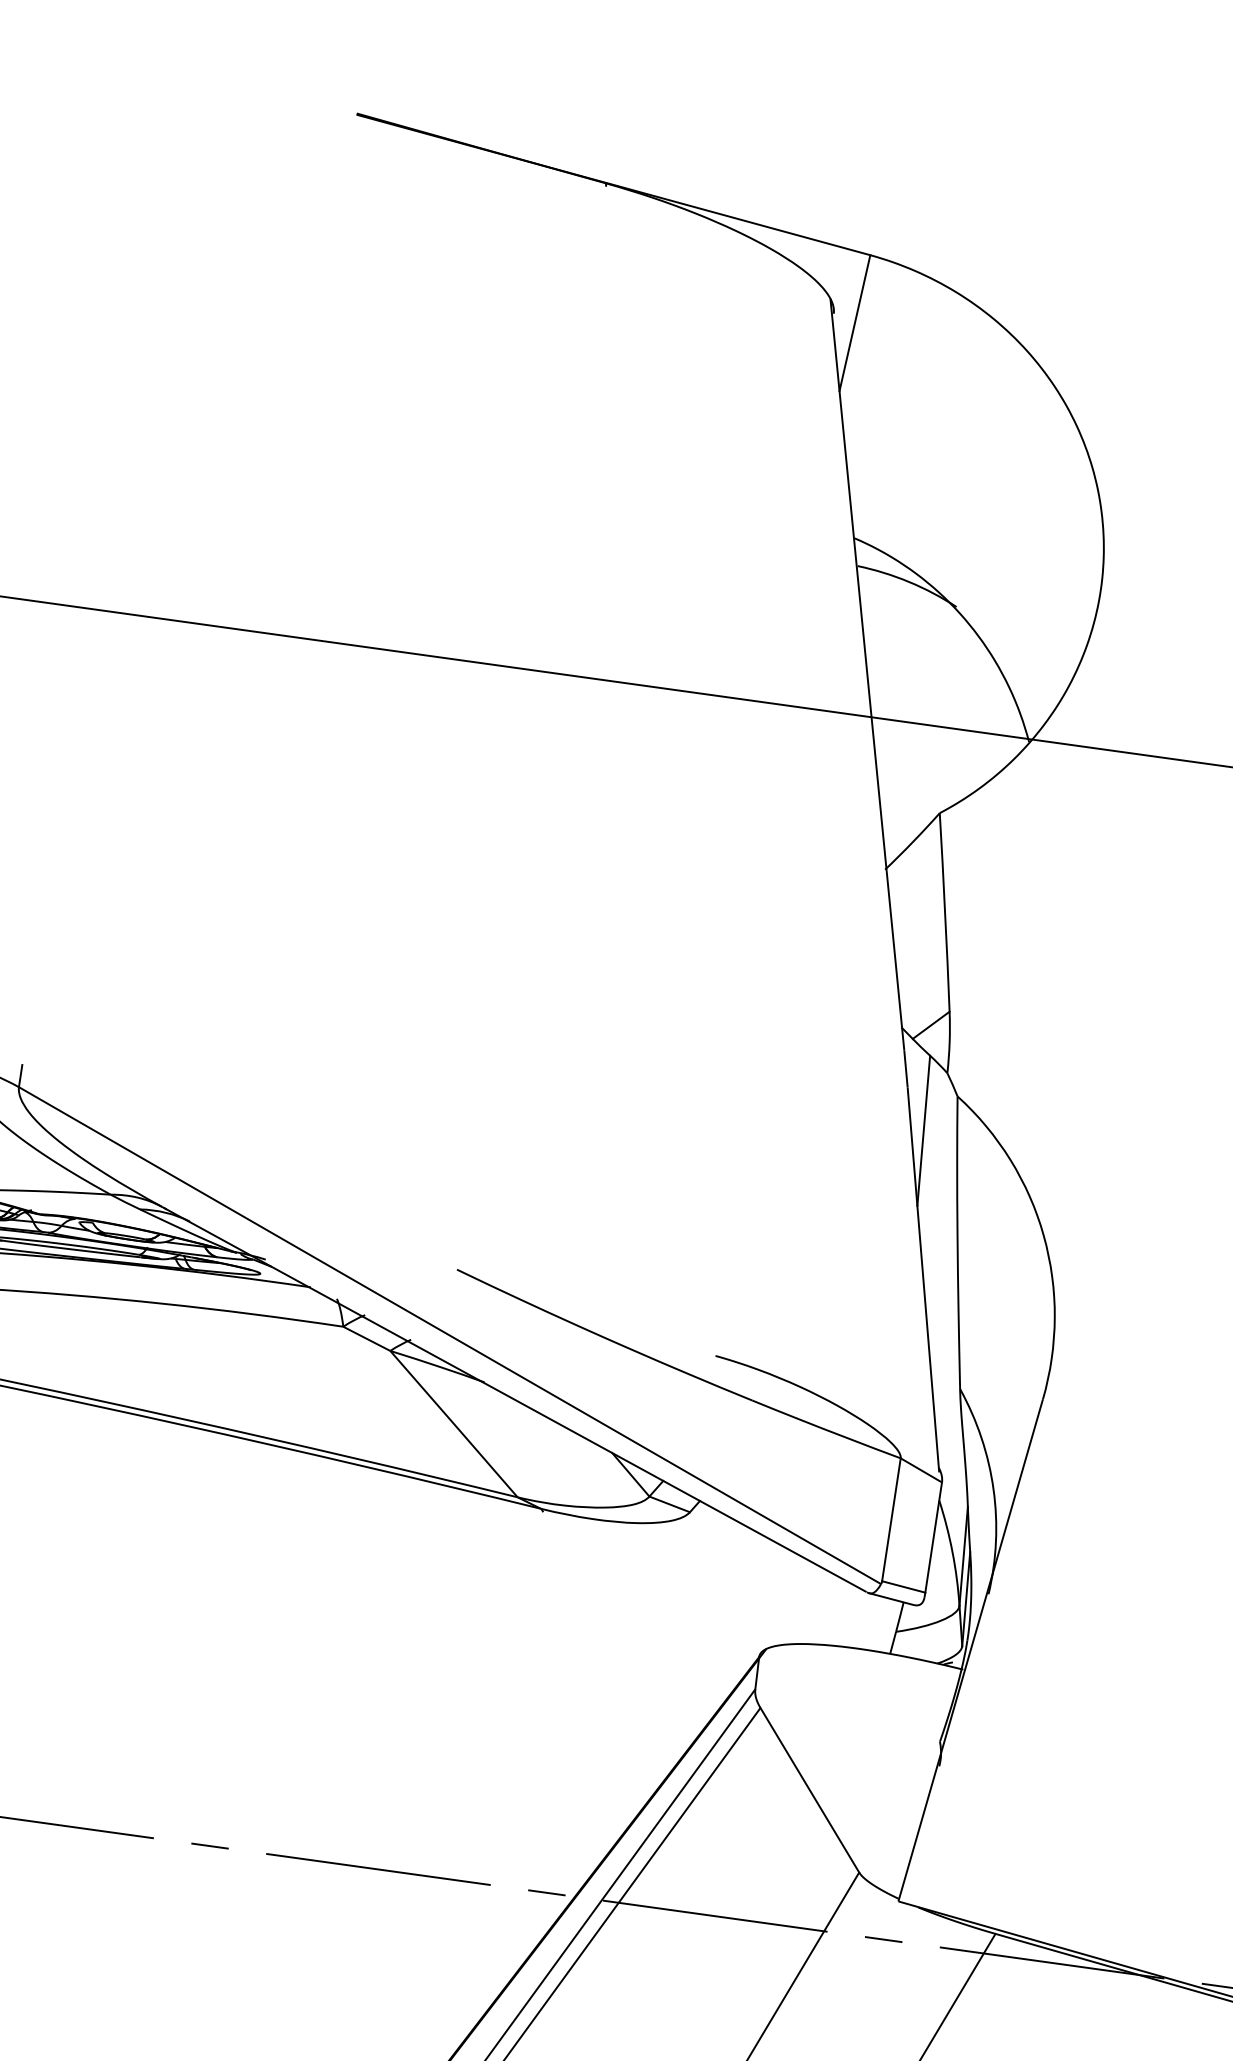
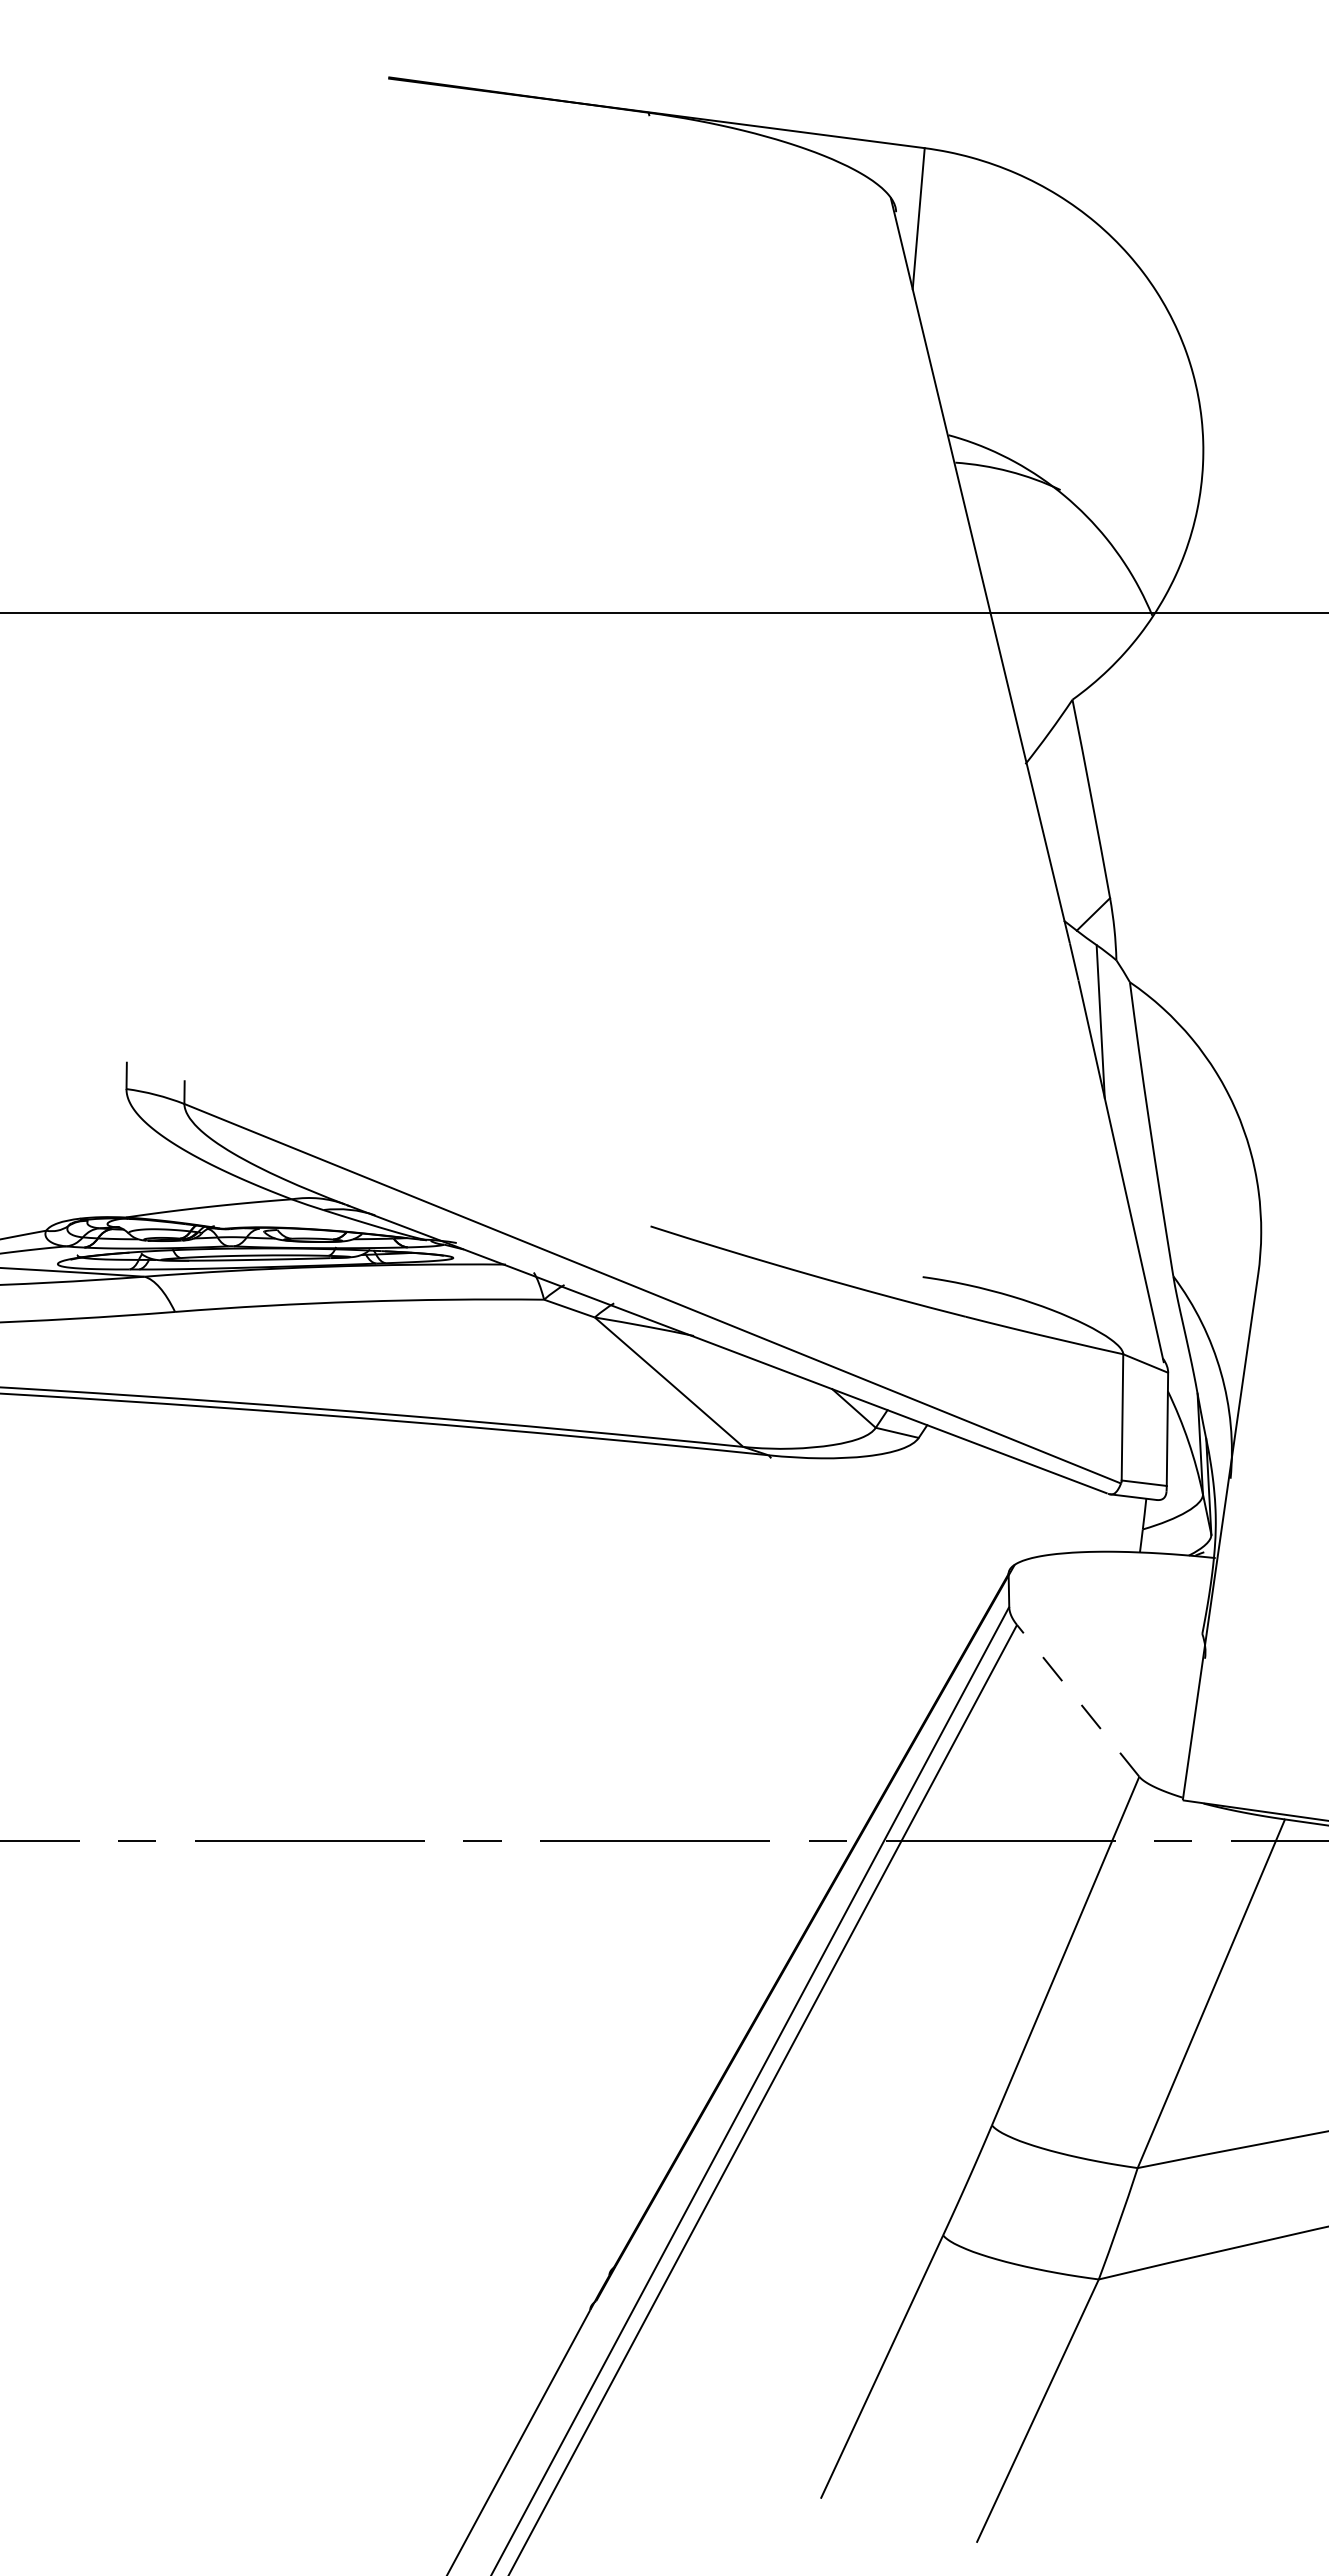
line: (809, 1789) -> (1077, 1700), solid -> dashed

